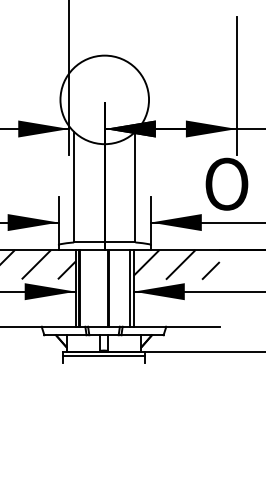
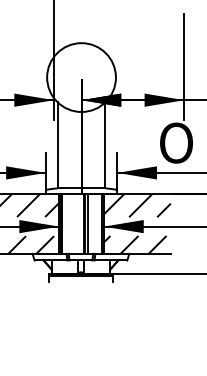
line: (113, 288) -> (88, 224), added
hatch: (39, 314) -> (30, 244), added
hatch: (173, 314) -> (134, 244), added

